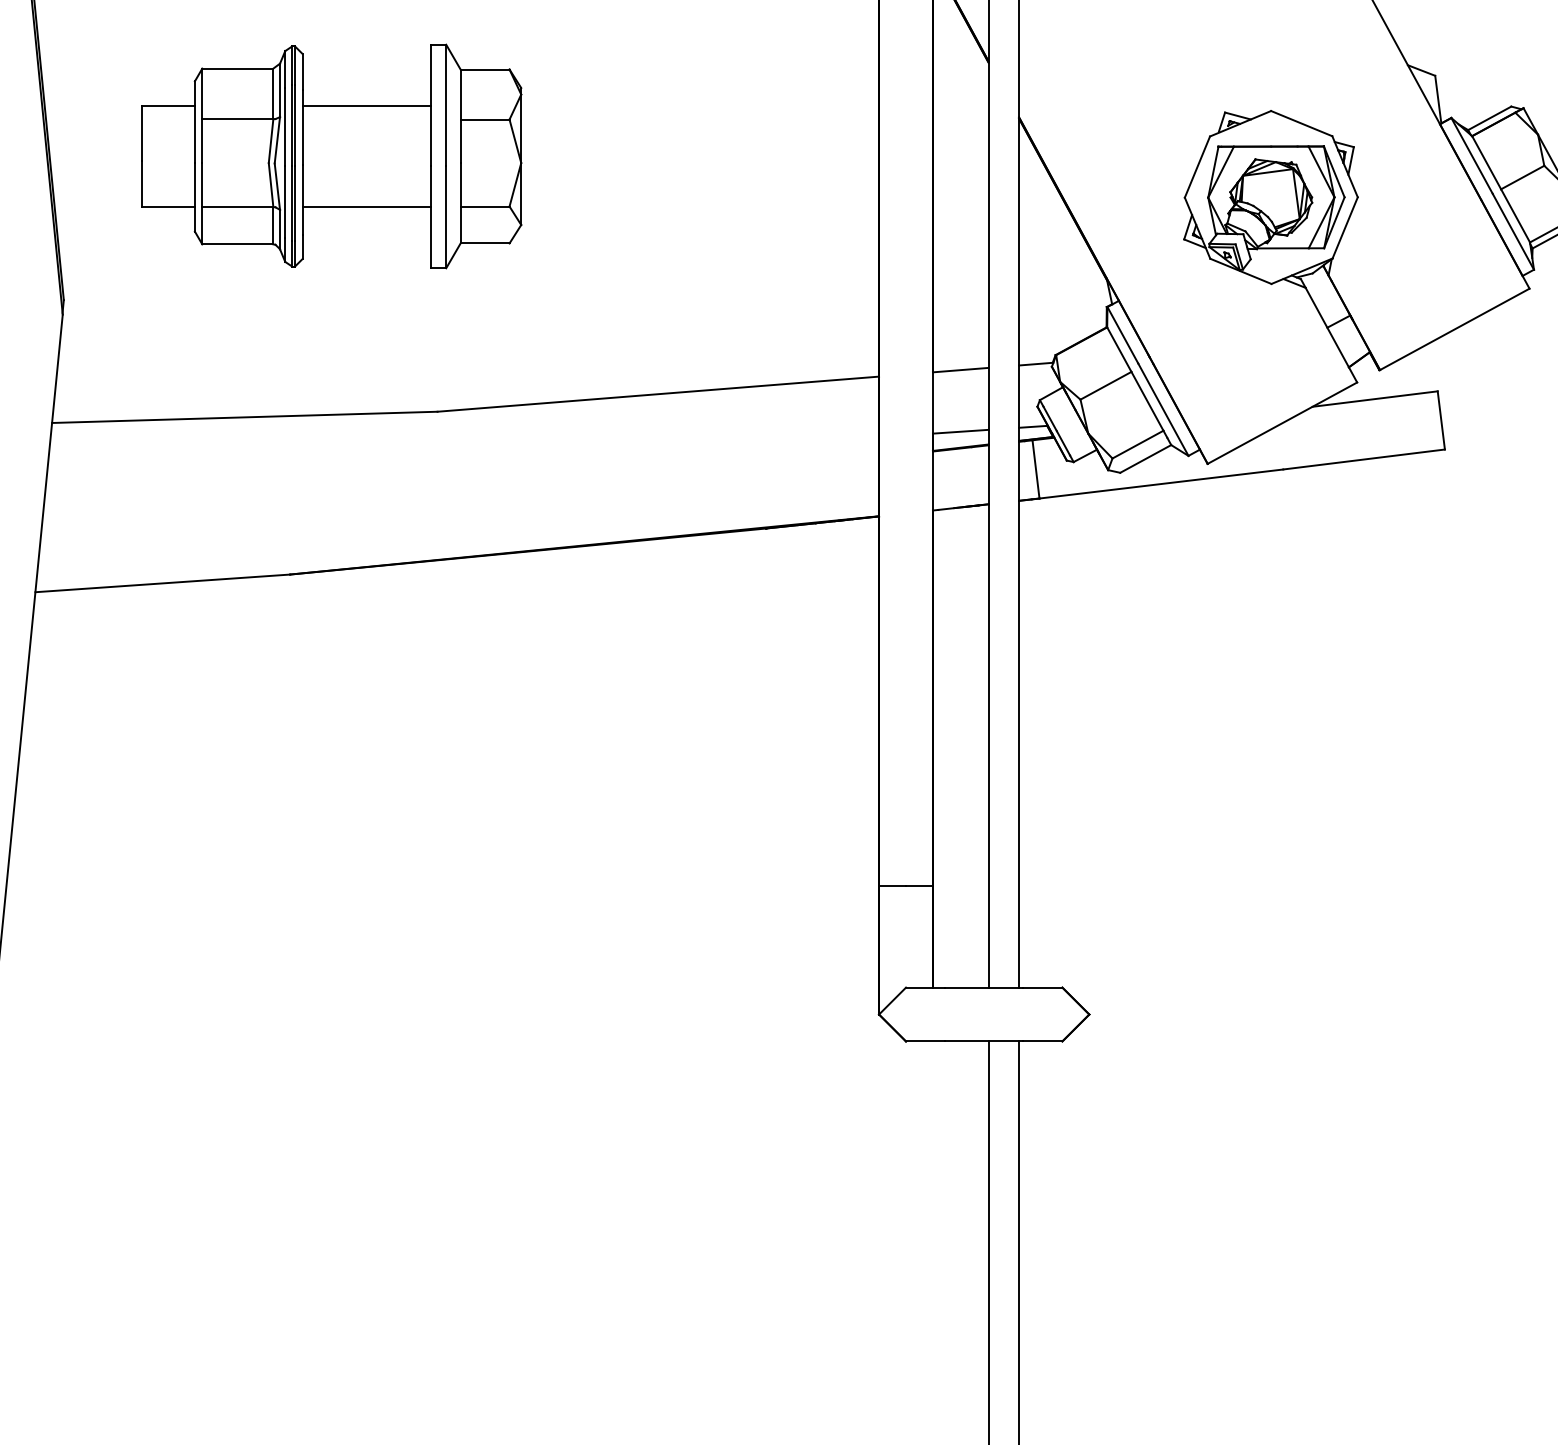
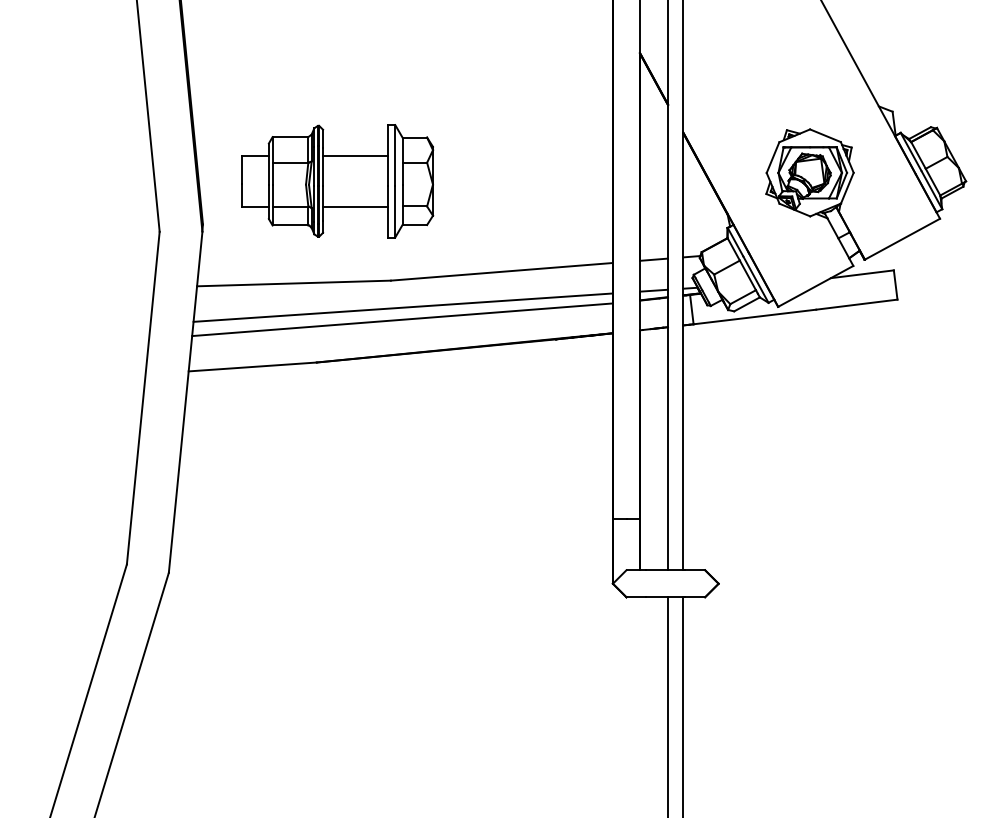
part: (331, 156) -> (337, 181), moved
line: (460, 465) -> (402, 307), added
line: (460, 488) -> (402, 319), added

